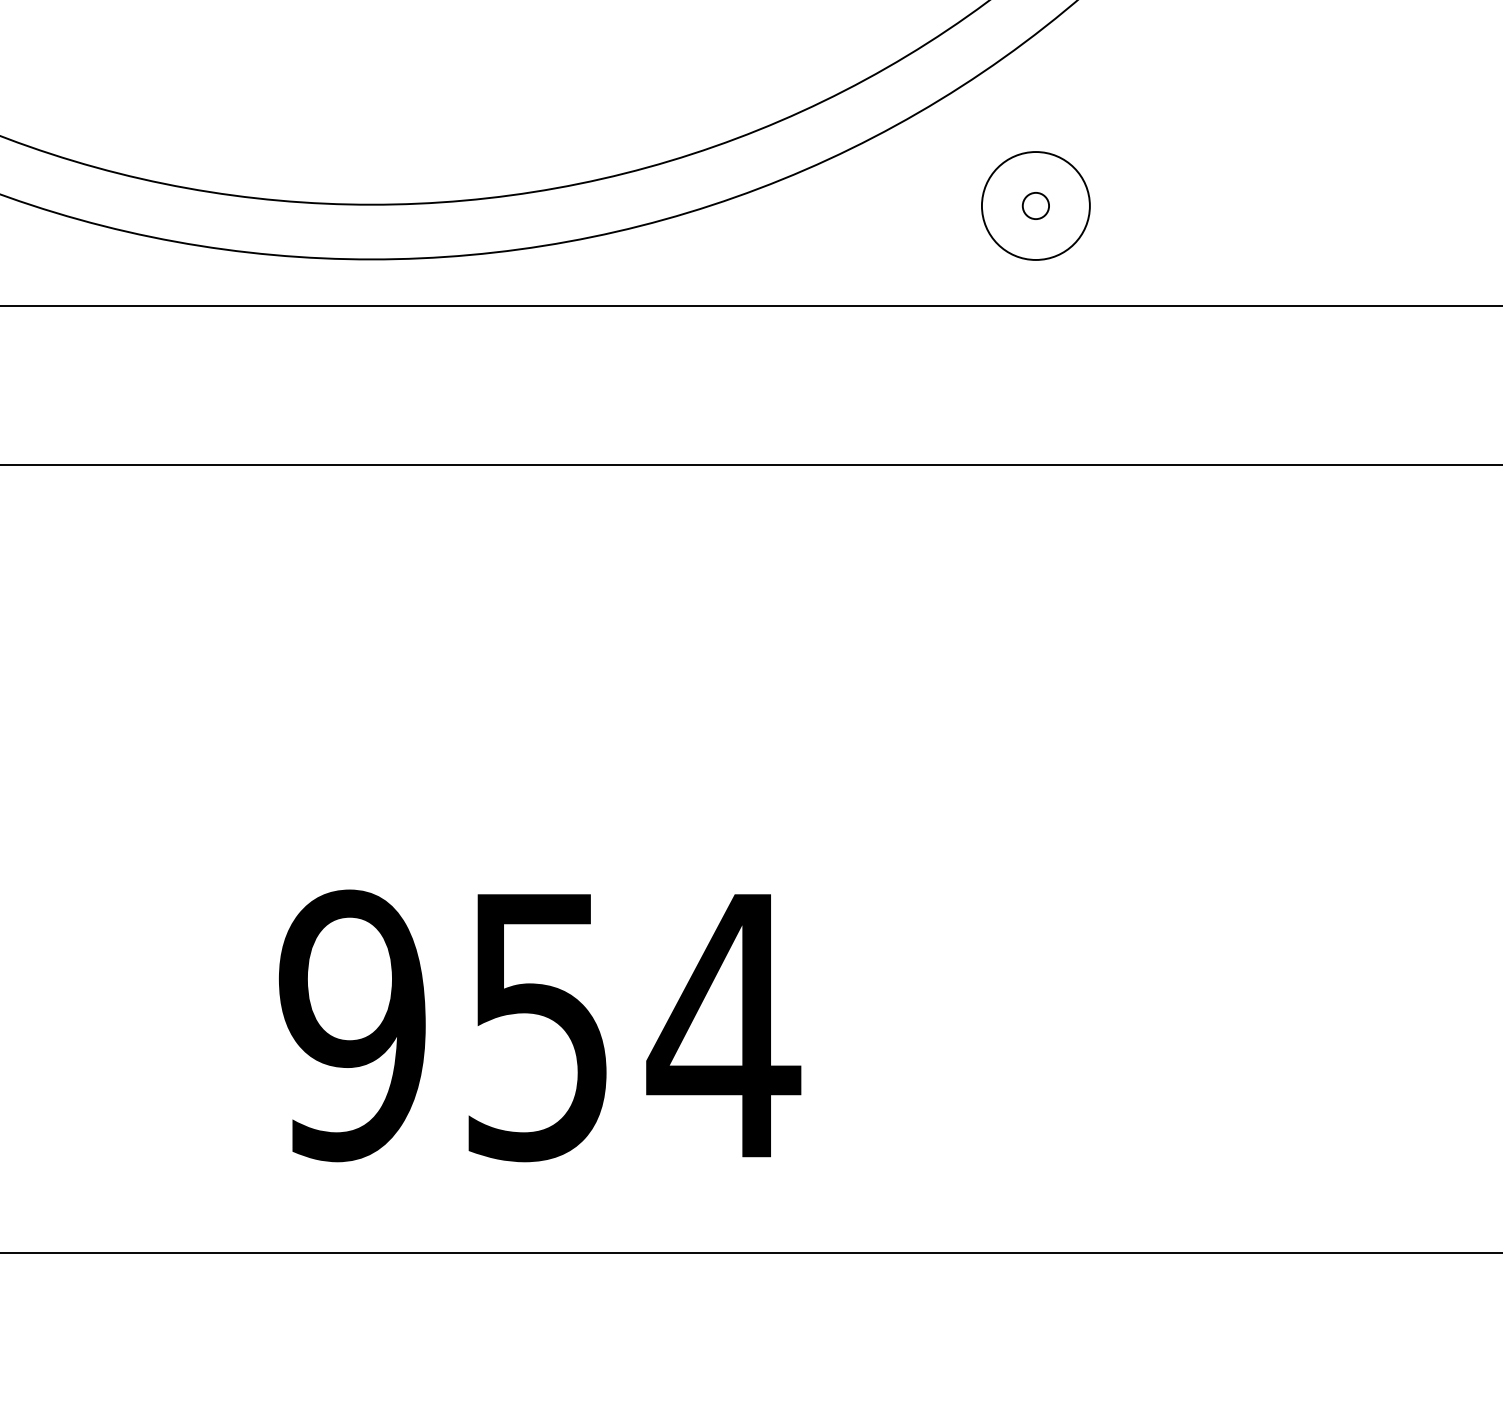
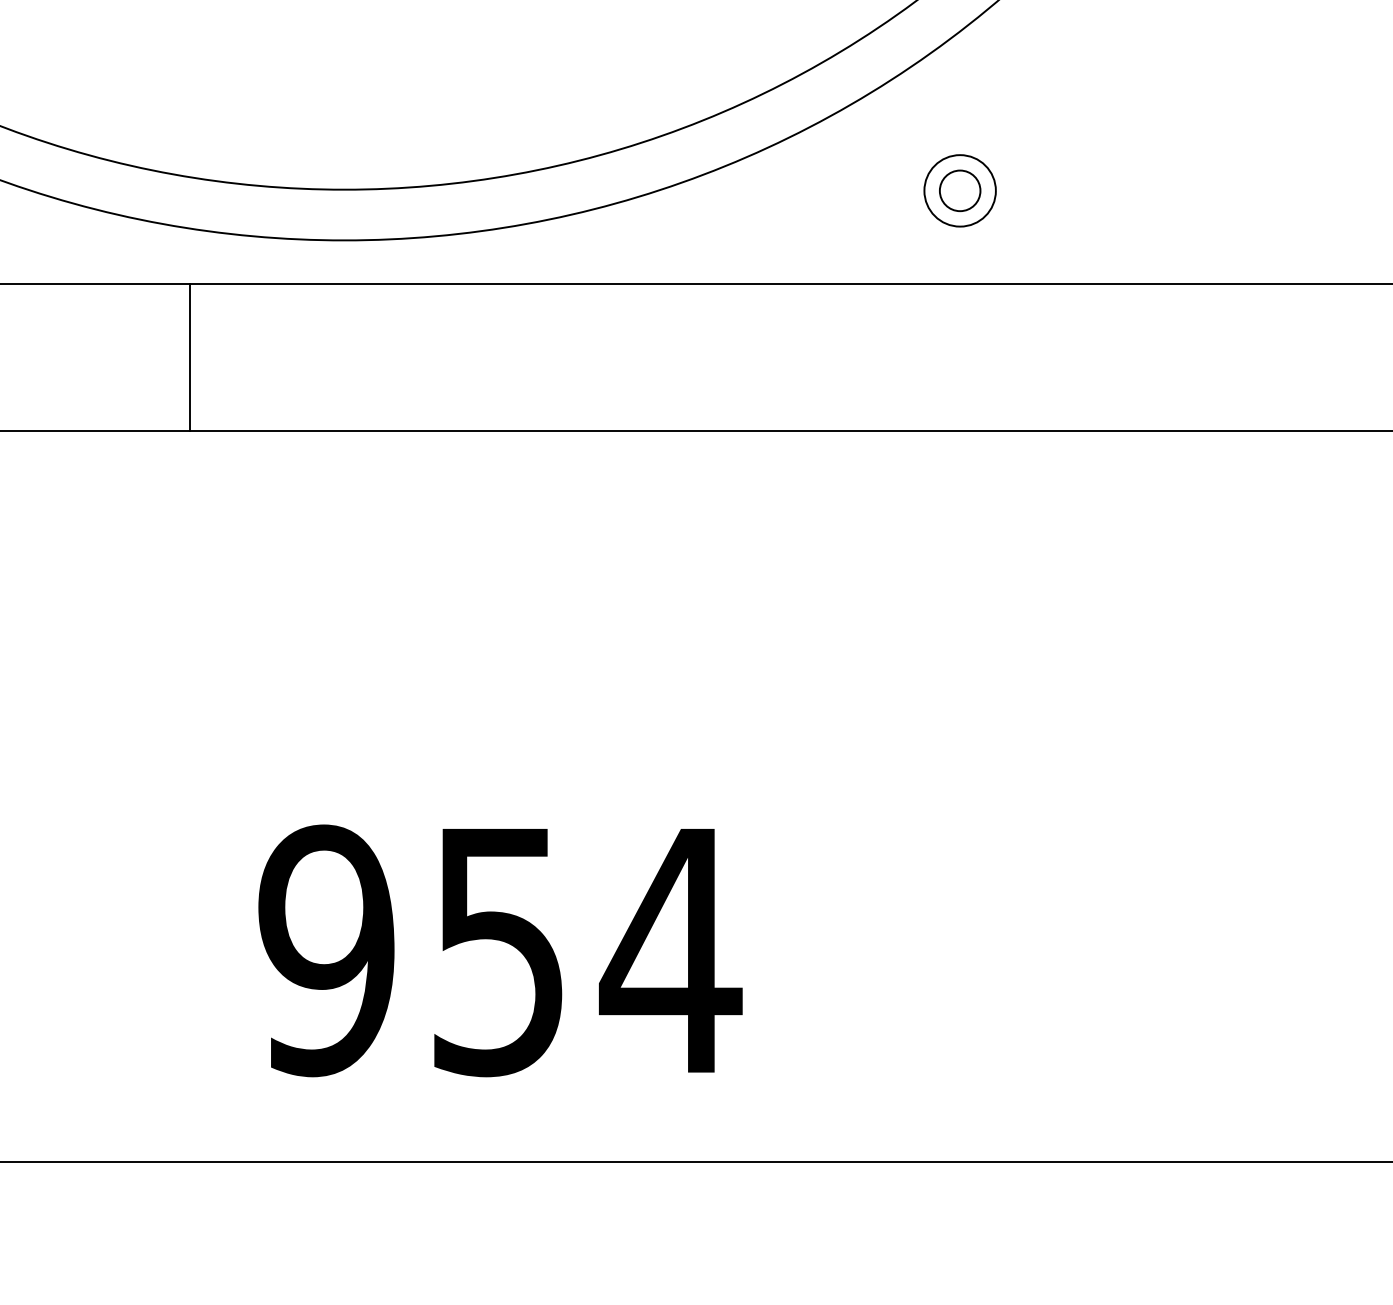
circle: (1035, 205) -> (959, 190), size x0.71
circle: (1035, 205) -> (959, 190), size x1.67
line: (205, 384) -> (190, 356), added

